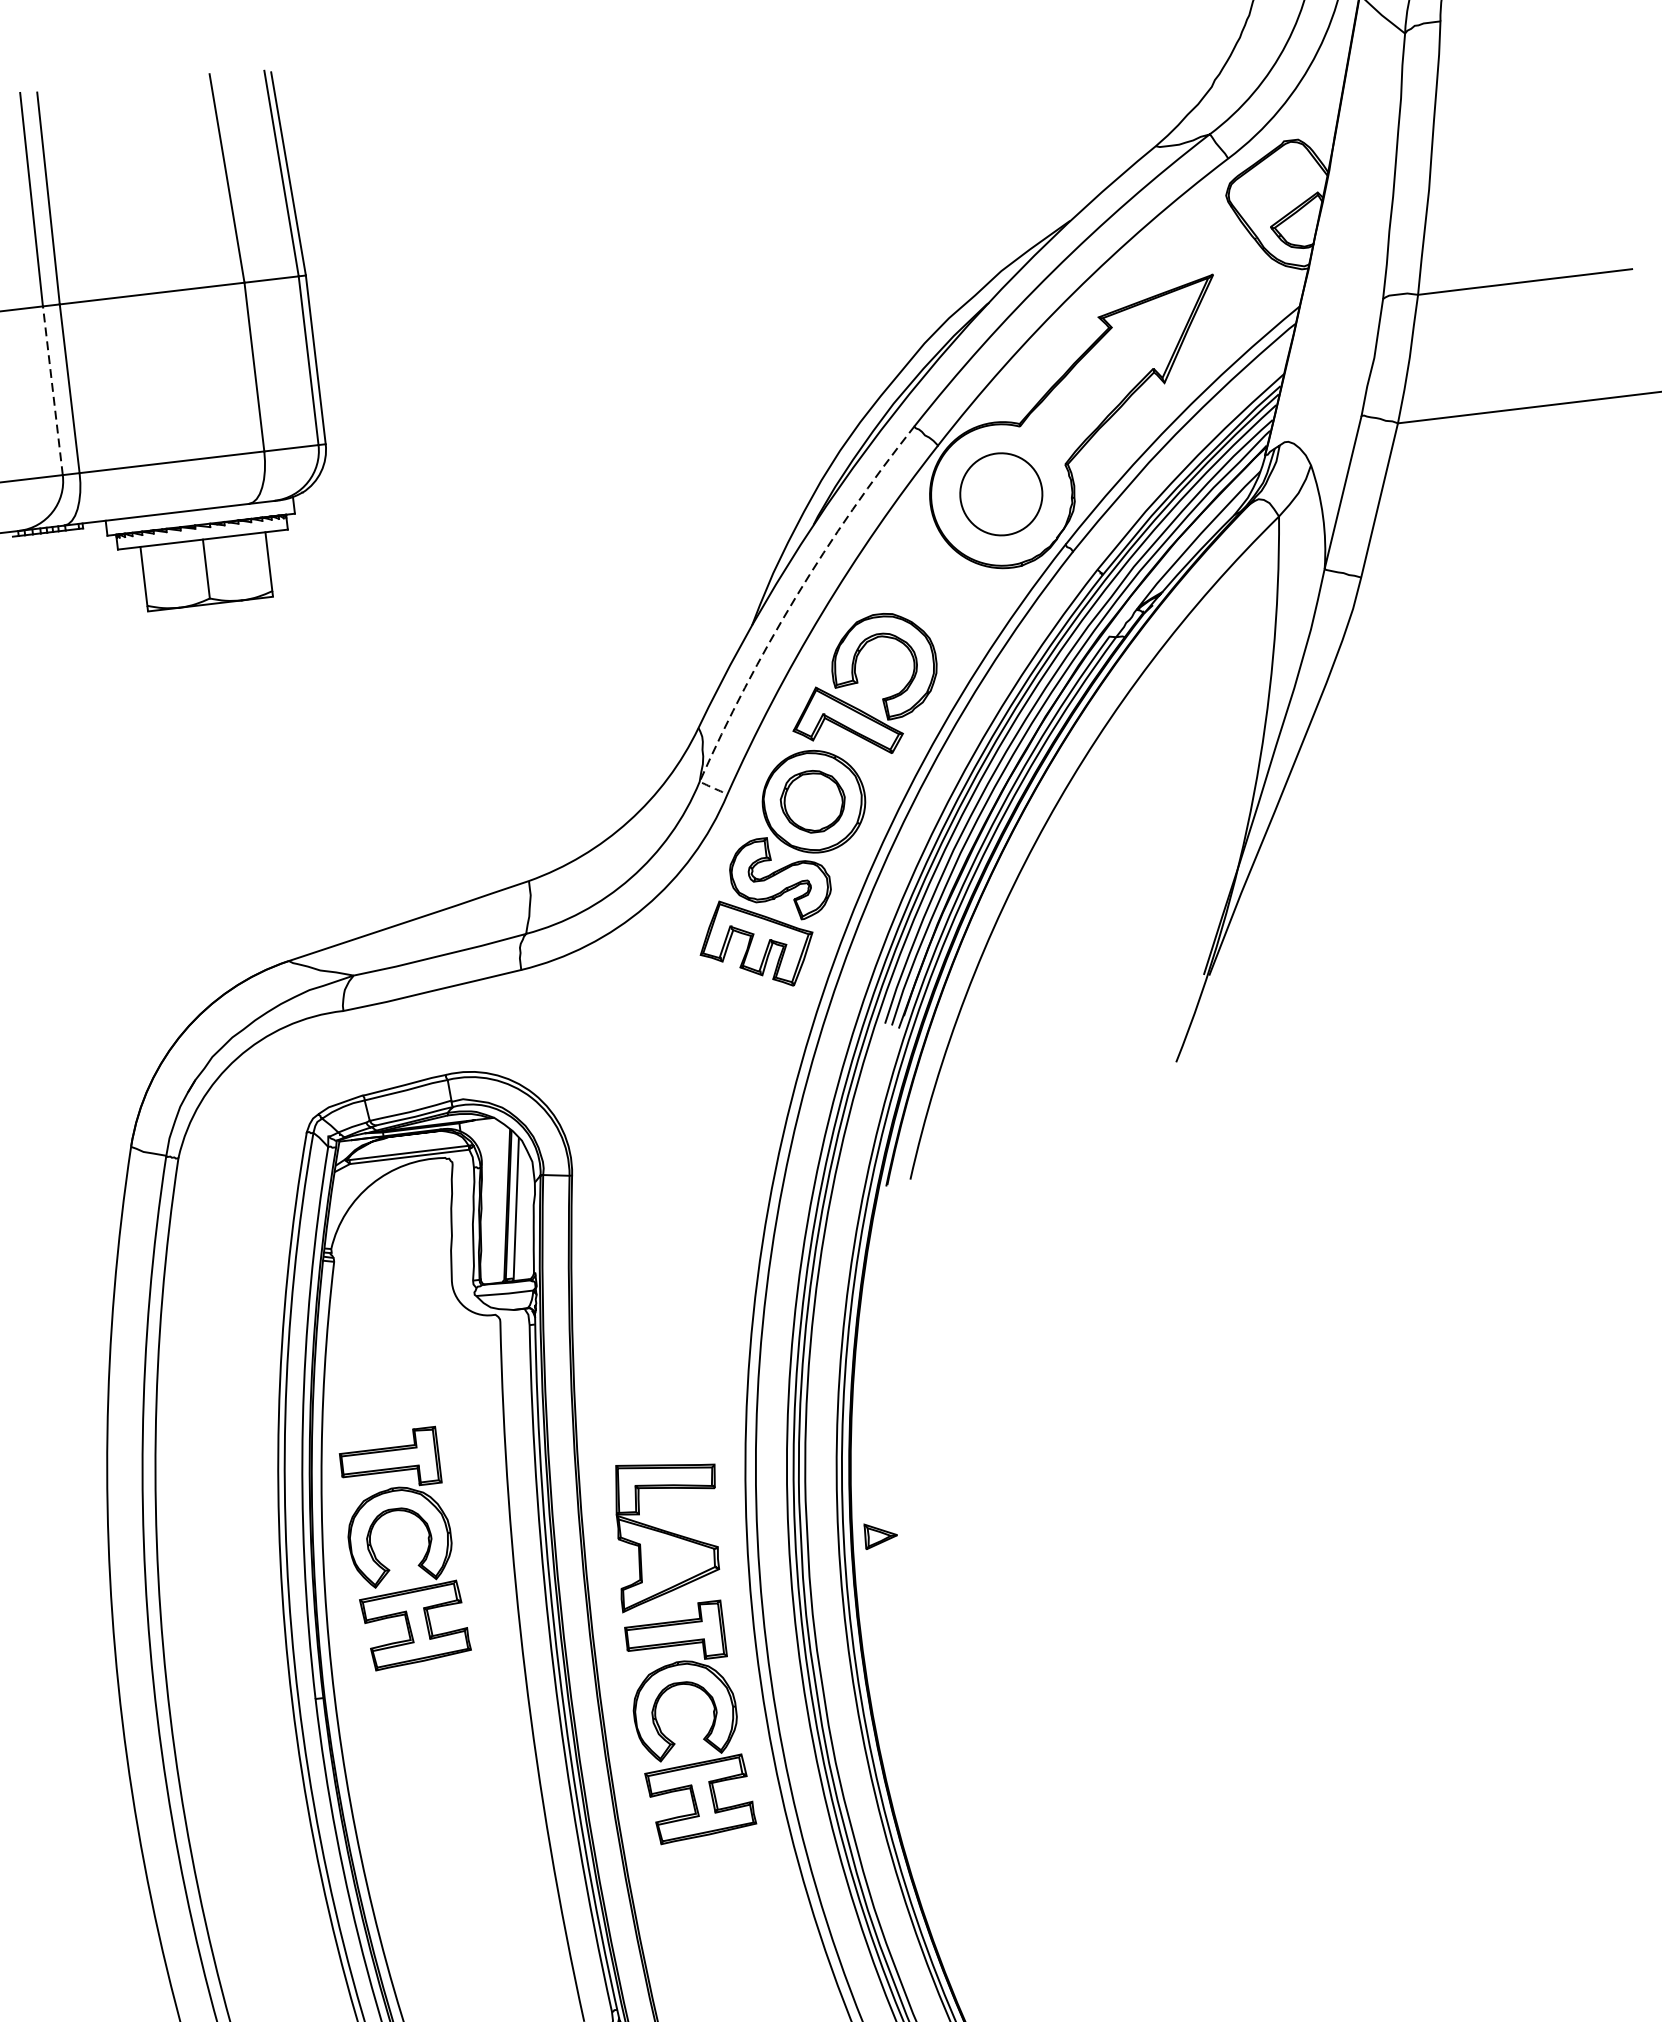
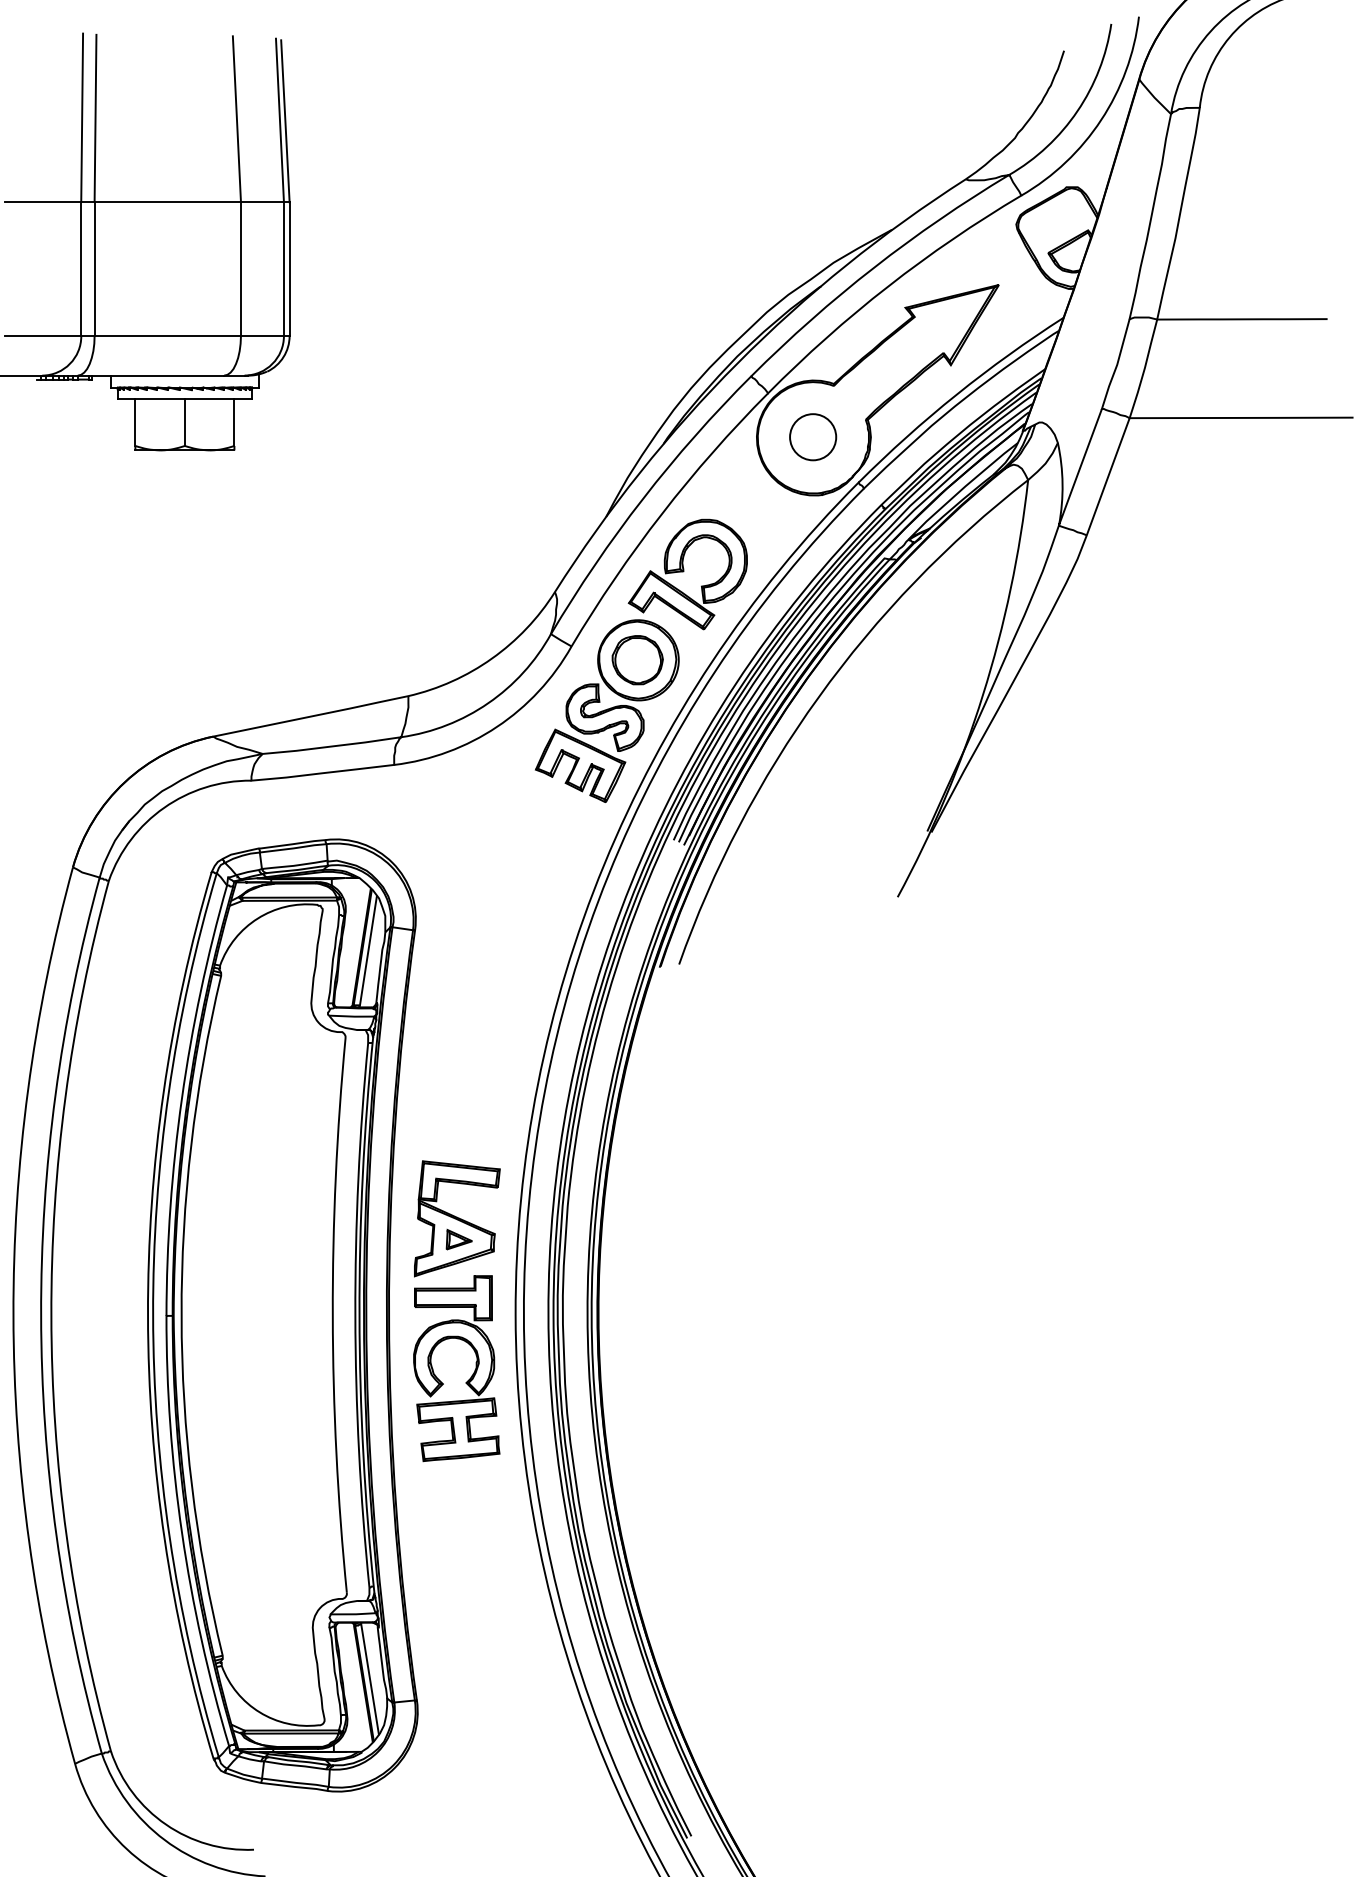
line: (53, 391) -> (81, 269), dashed -> solid
circle: (1001, 494) -> (813, 437), size x0.71
line: (785, 614) -> (633, 511), dashed -> solid
part: (879, 1535) -> (458, 1239), moved
part: (420, 1560) -> (261, 1217), removed

